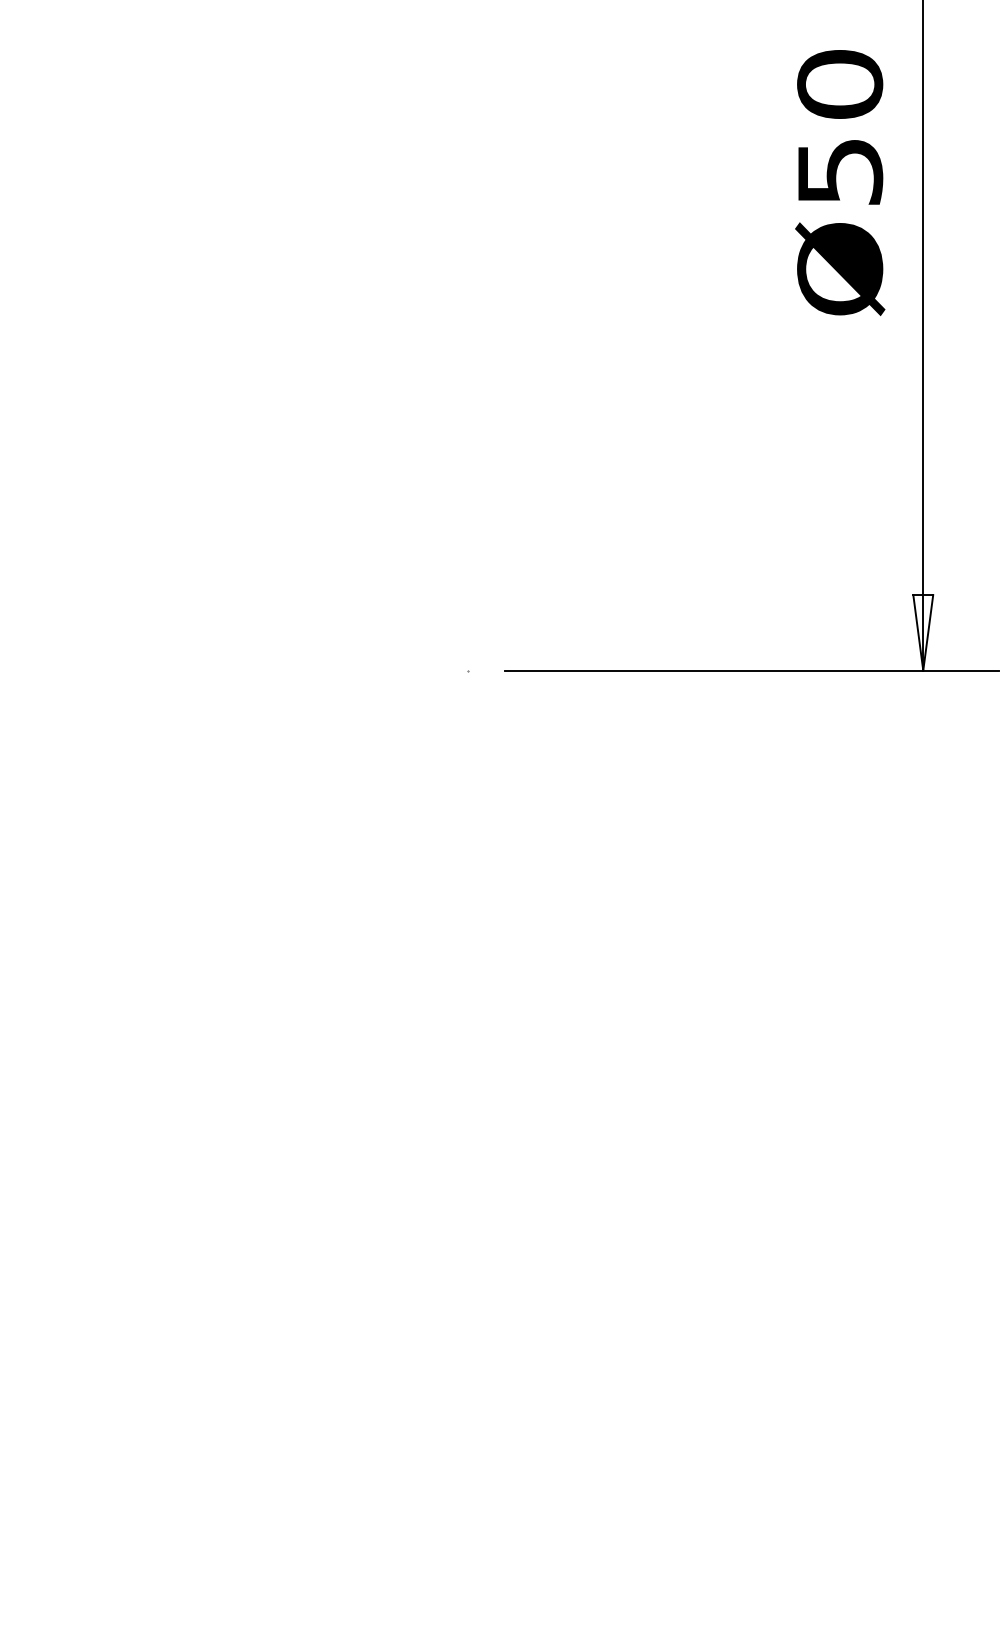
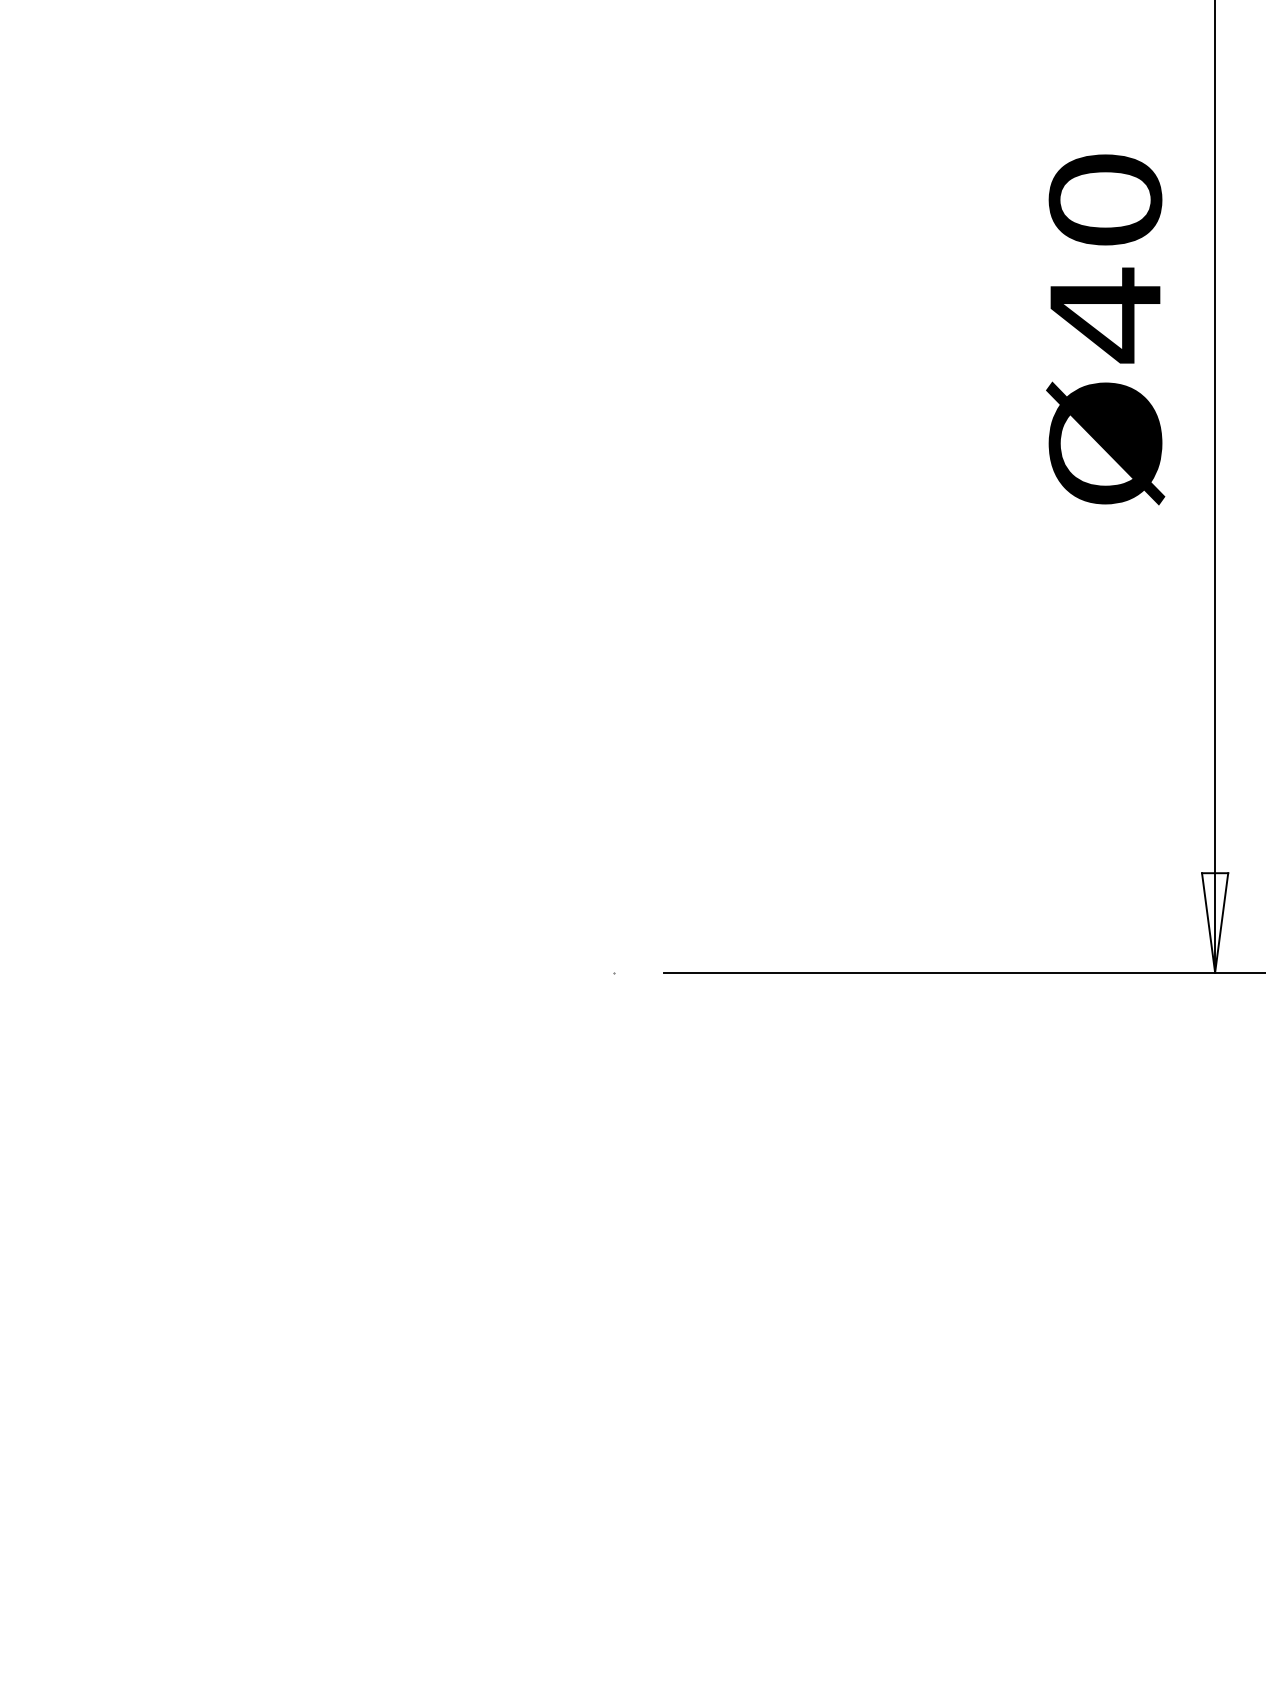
text: (840, 171) -> (1106, 314), Ø50 -> Ø40

